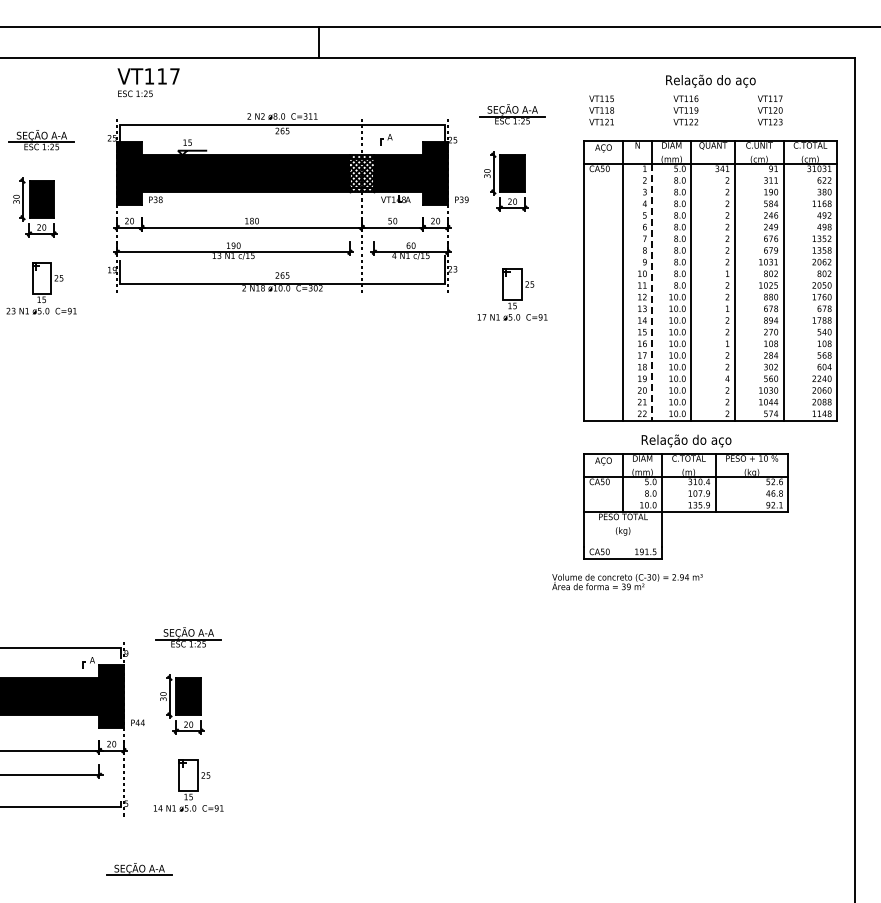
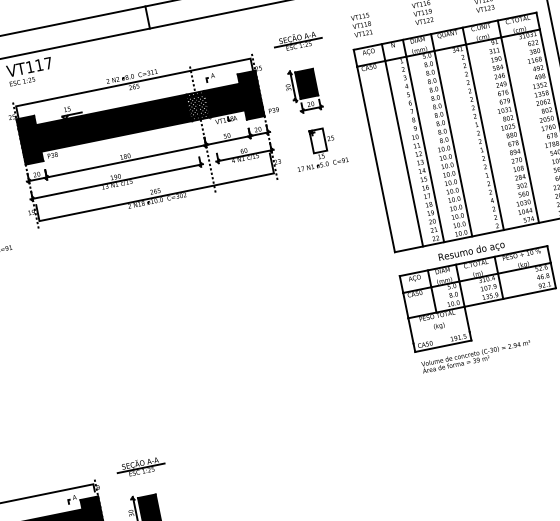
line: (652, 293) -> (425, 149), dashed -> solid
part: (512, 294) -> (319, 148), moved
text: (686, 440) -> (471, 251), Relação do aço -> Resumo do aço
text: (627, 582) -> (476, 357), moved

